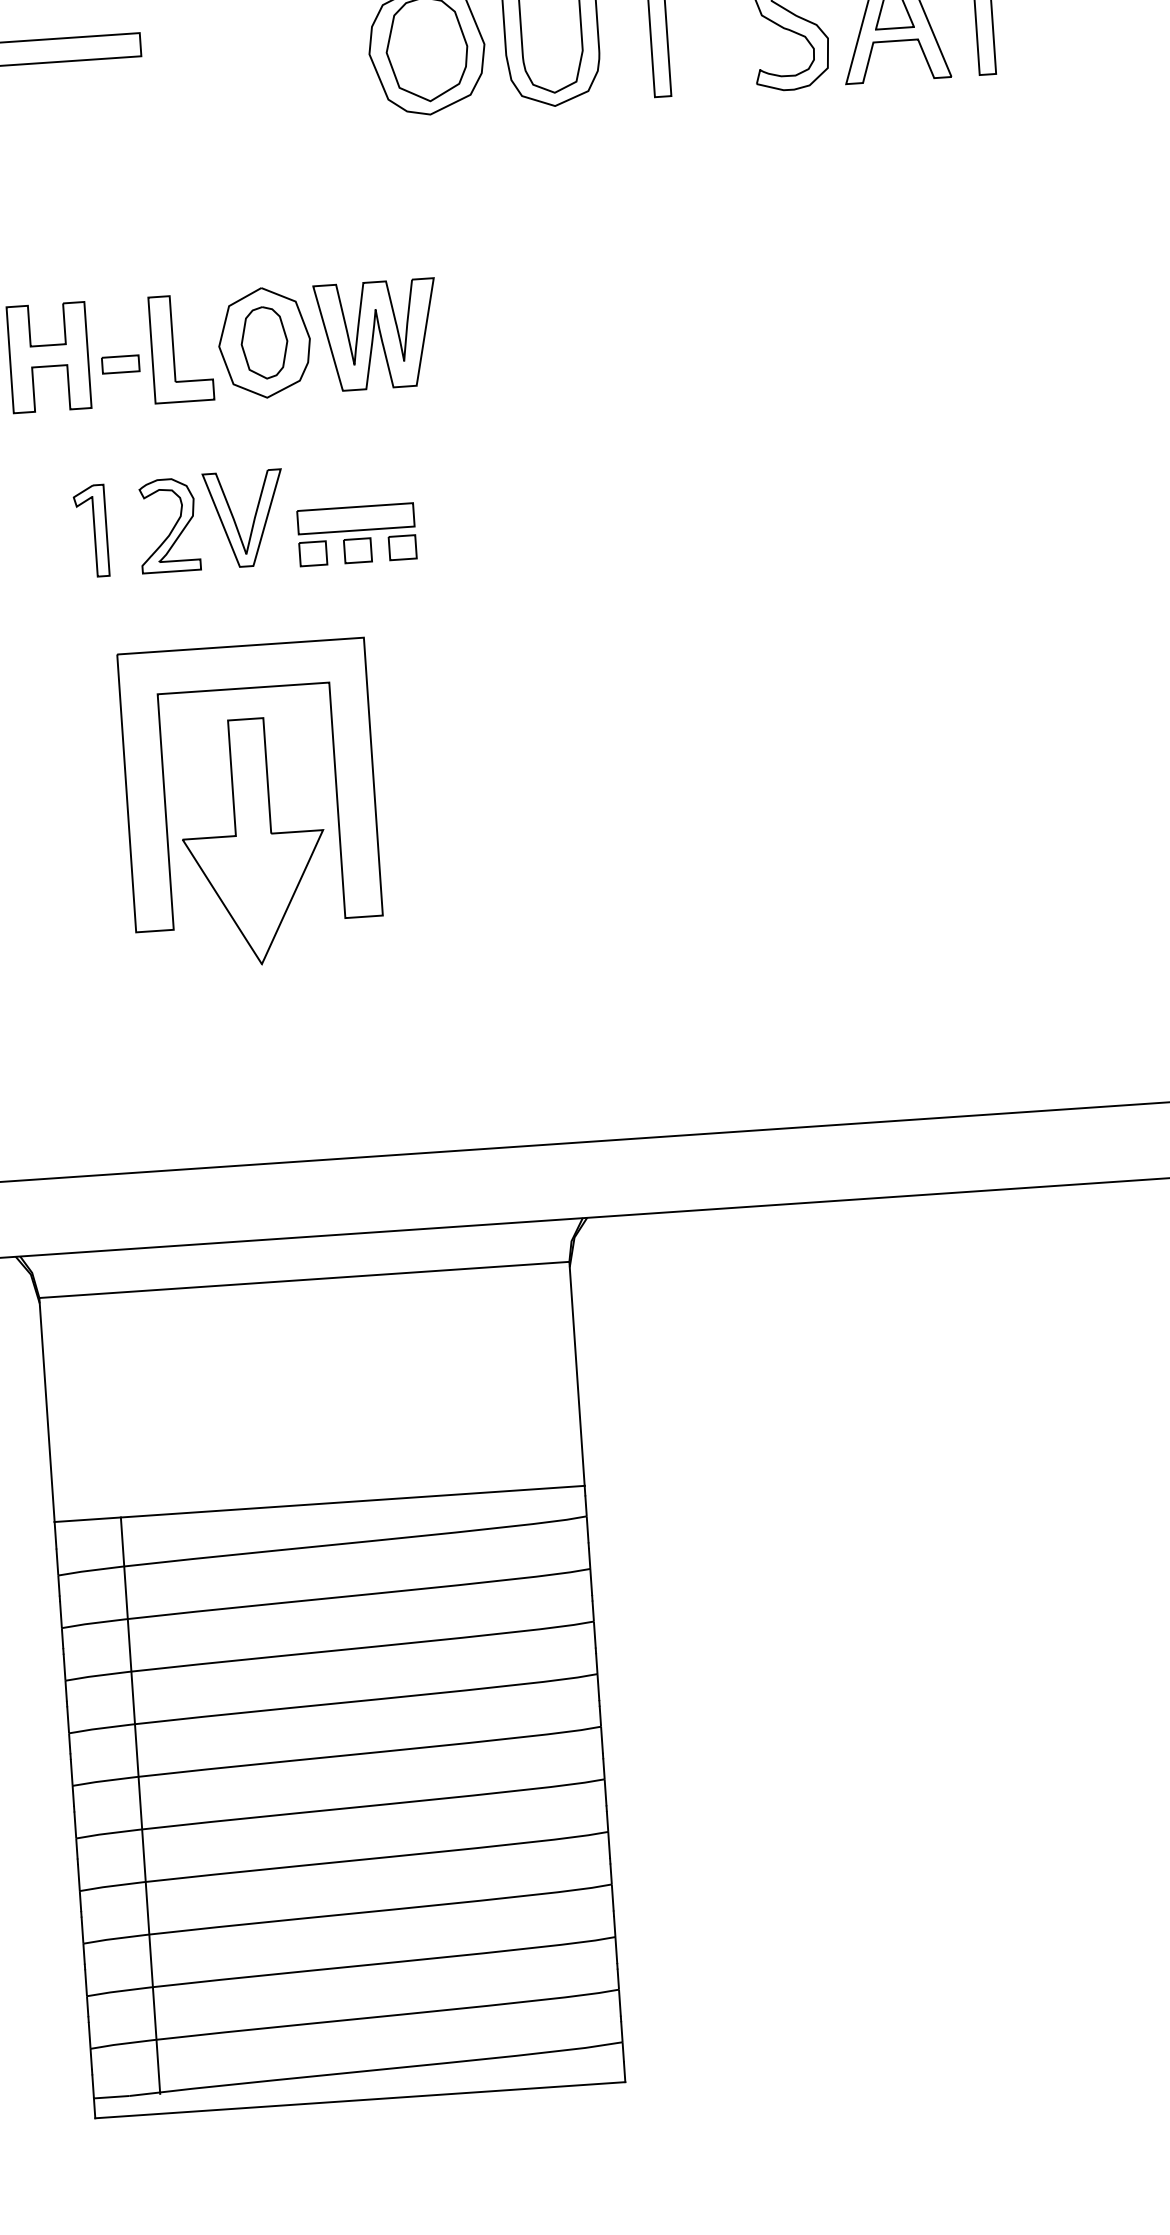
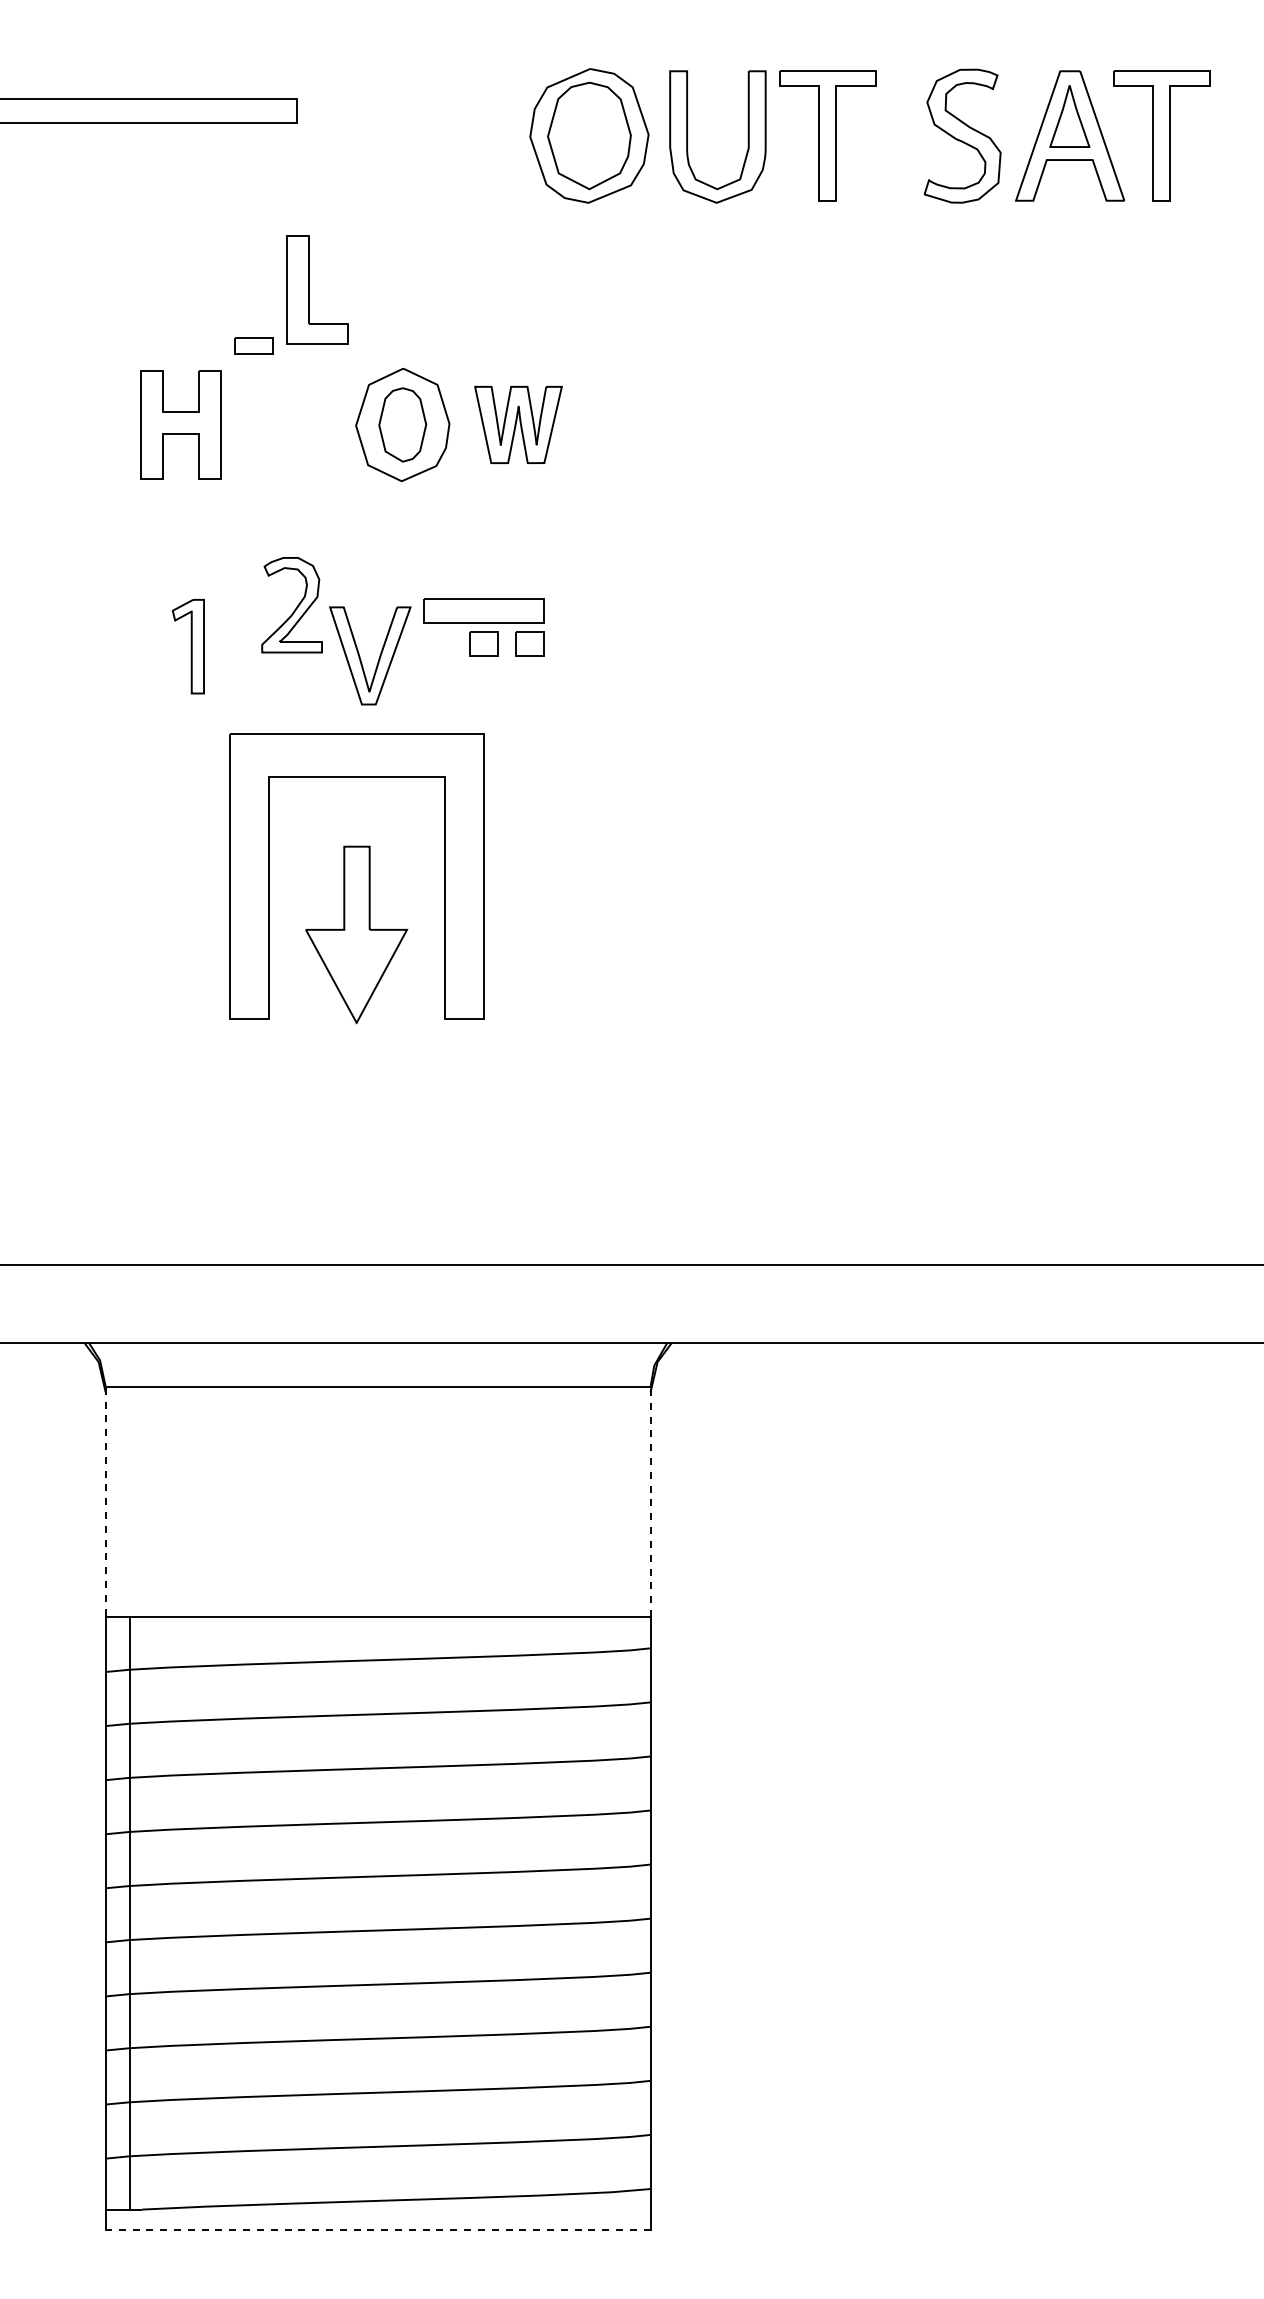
part: (377, 334) -> (518, 424), size x0.7
part: (173, 348) -> (309, 289), moved
part: (120, 364) -> (253, 345), moved
part: (252, 521) -> (378, 658), moved
part: (90, 531) -> (187, 646), moved
part: (312, 553) -> (437, 643), removed
part: (253, 841) -> (356, 934), size x0.7
line: (576, 1374) -> (650, 1502), solid -> dashed
line: (46, 1410) -> (105, 1502), solid -> dashed
line: (140, 1804) -> (129, 1912), moved
line: (359, 2100) -> (377, 2230), solid -> dashed

